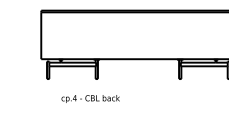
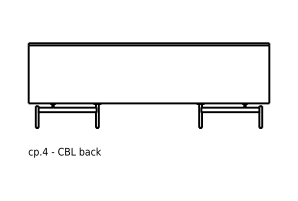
text: (90, 98) -> (64, 152), moved

